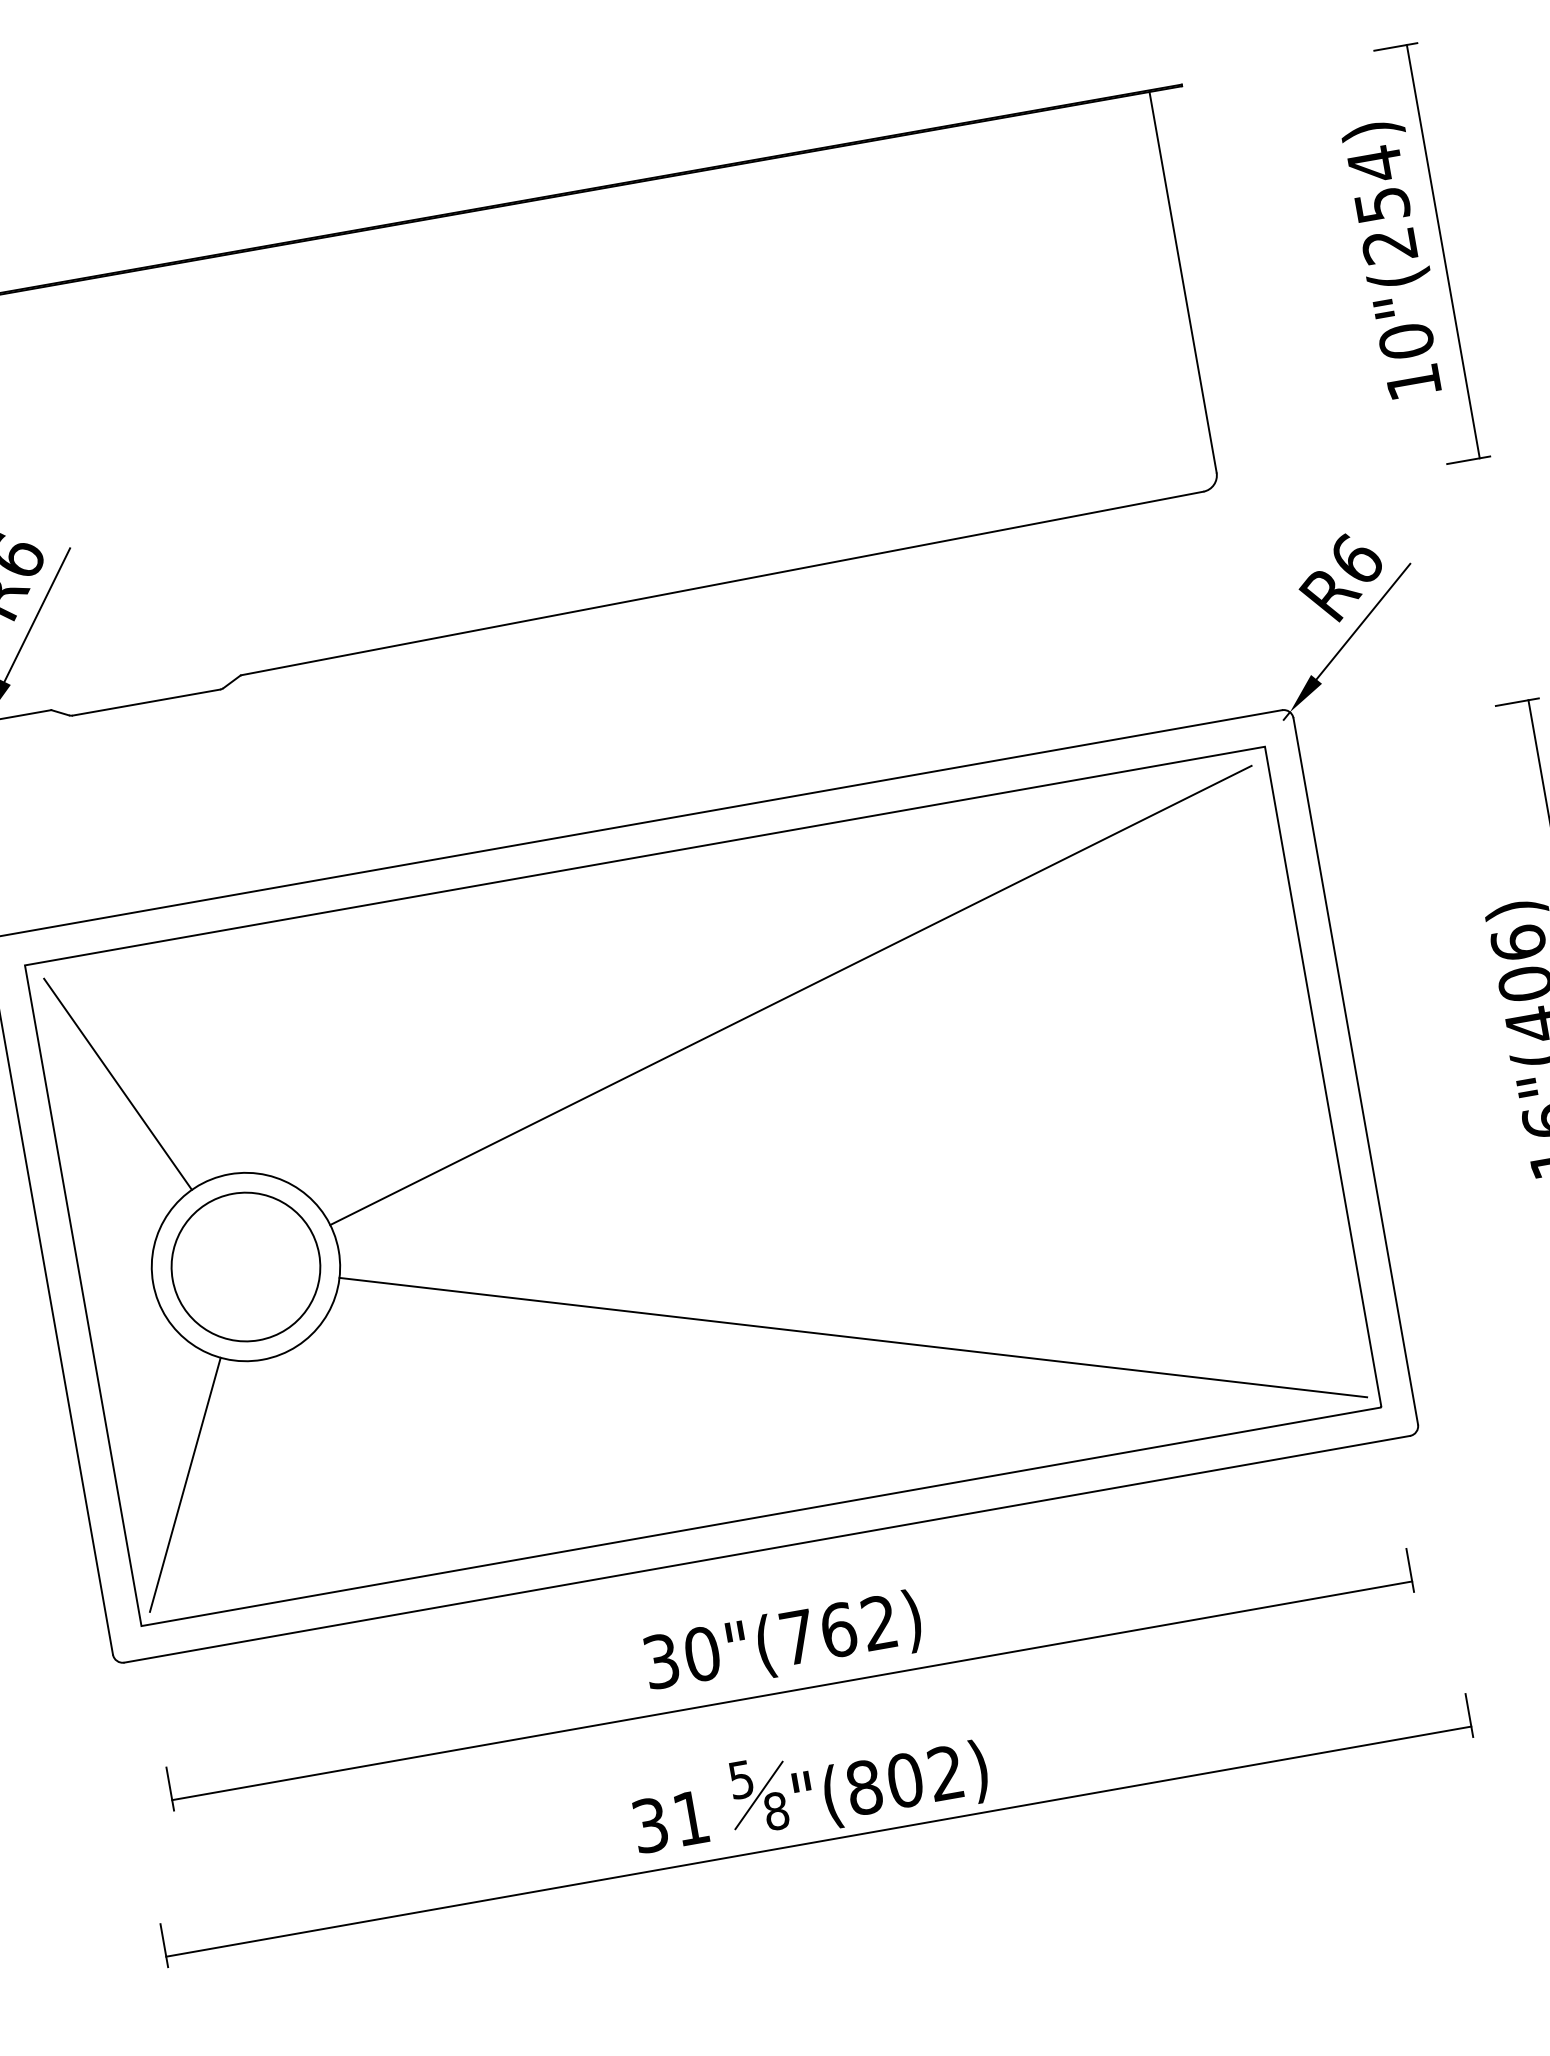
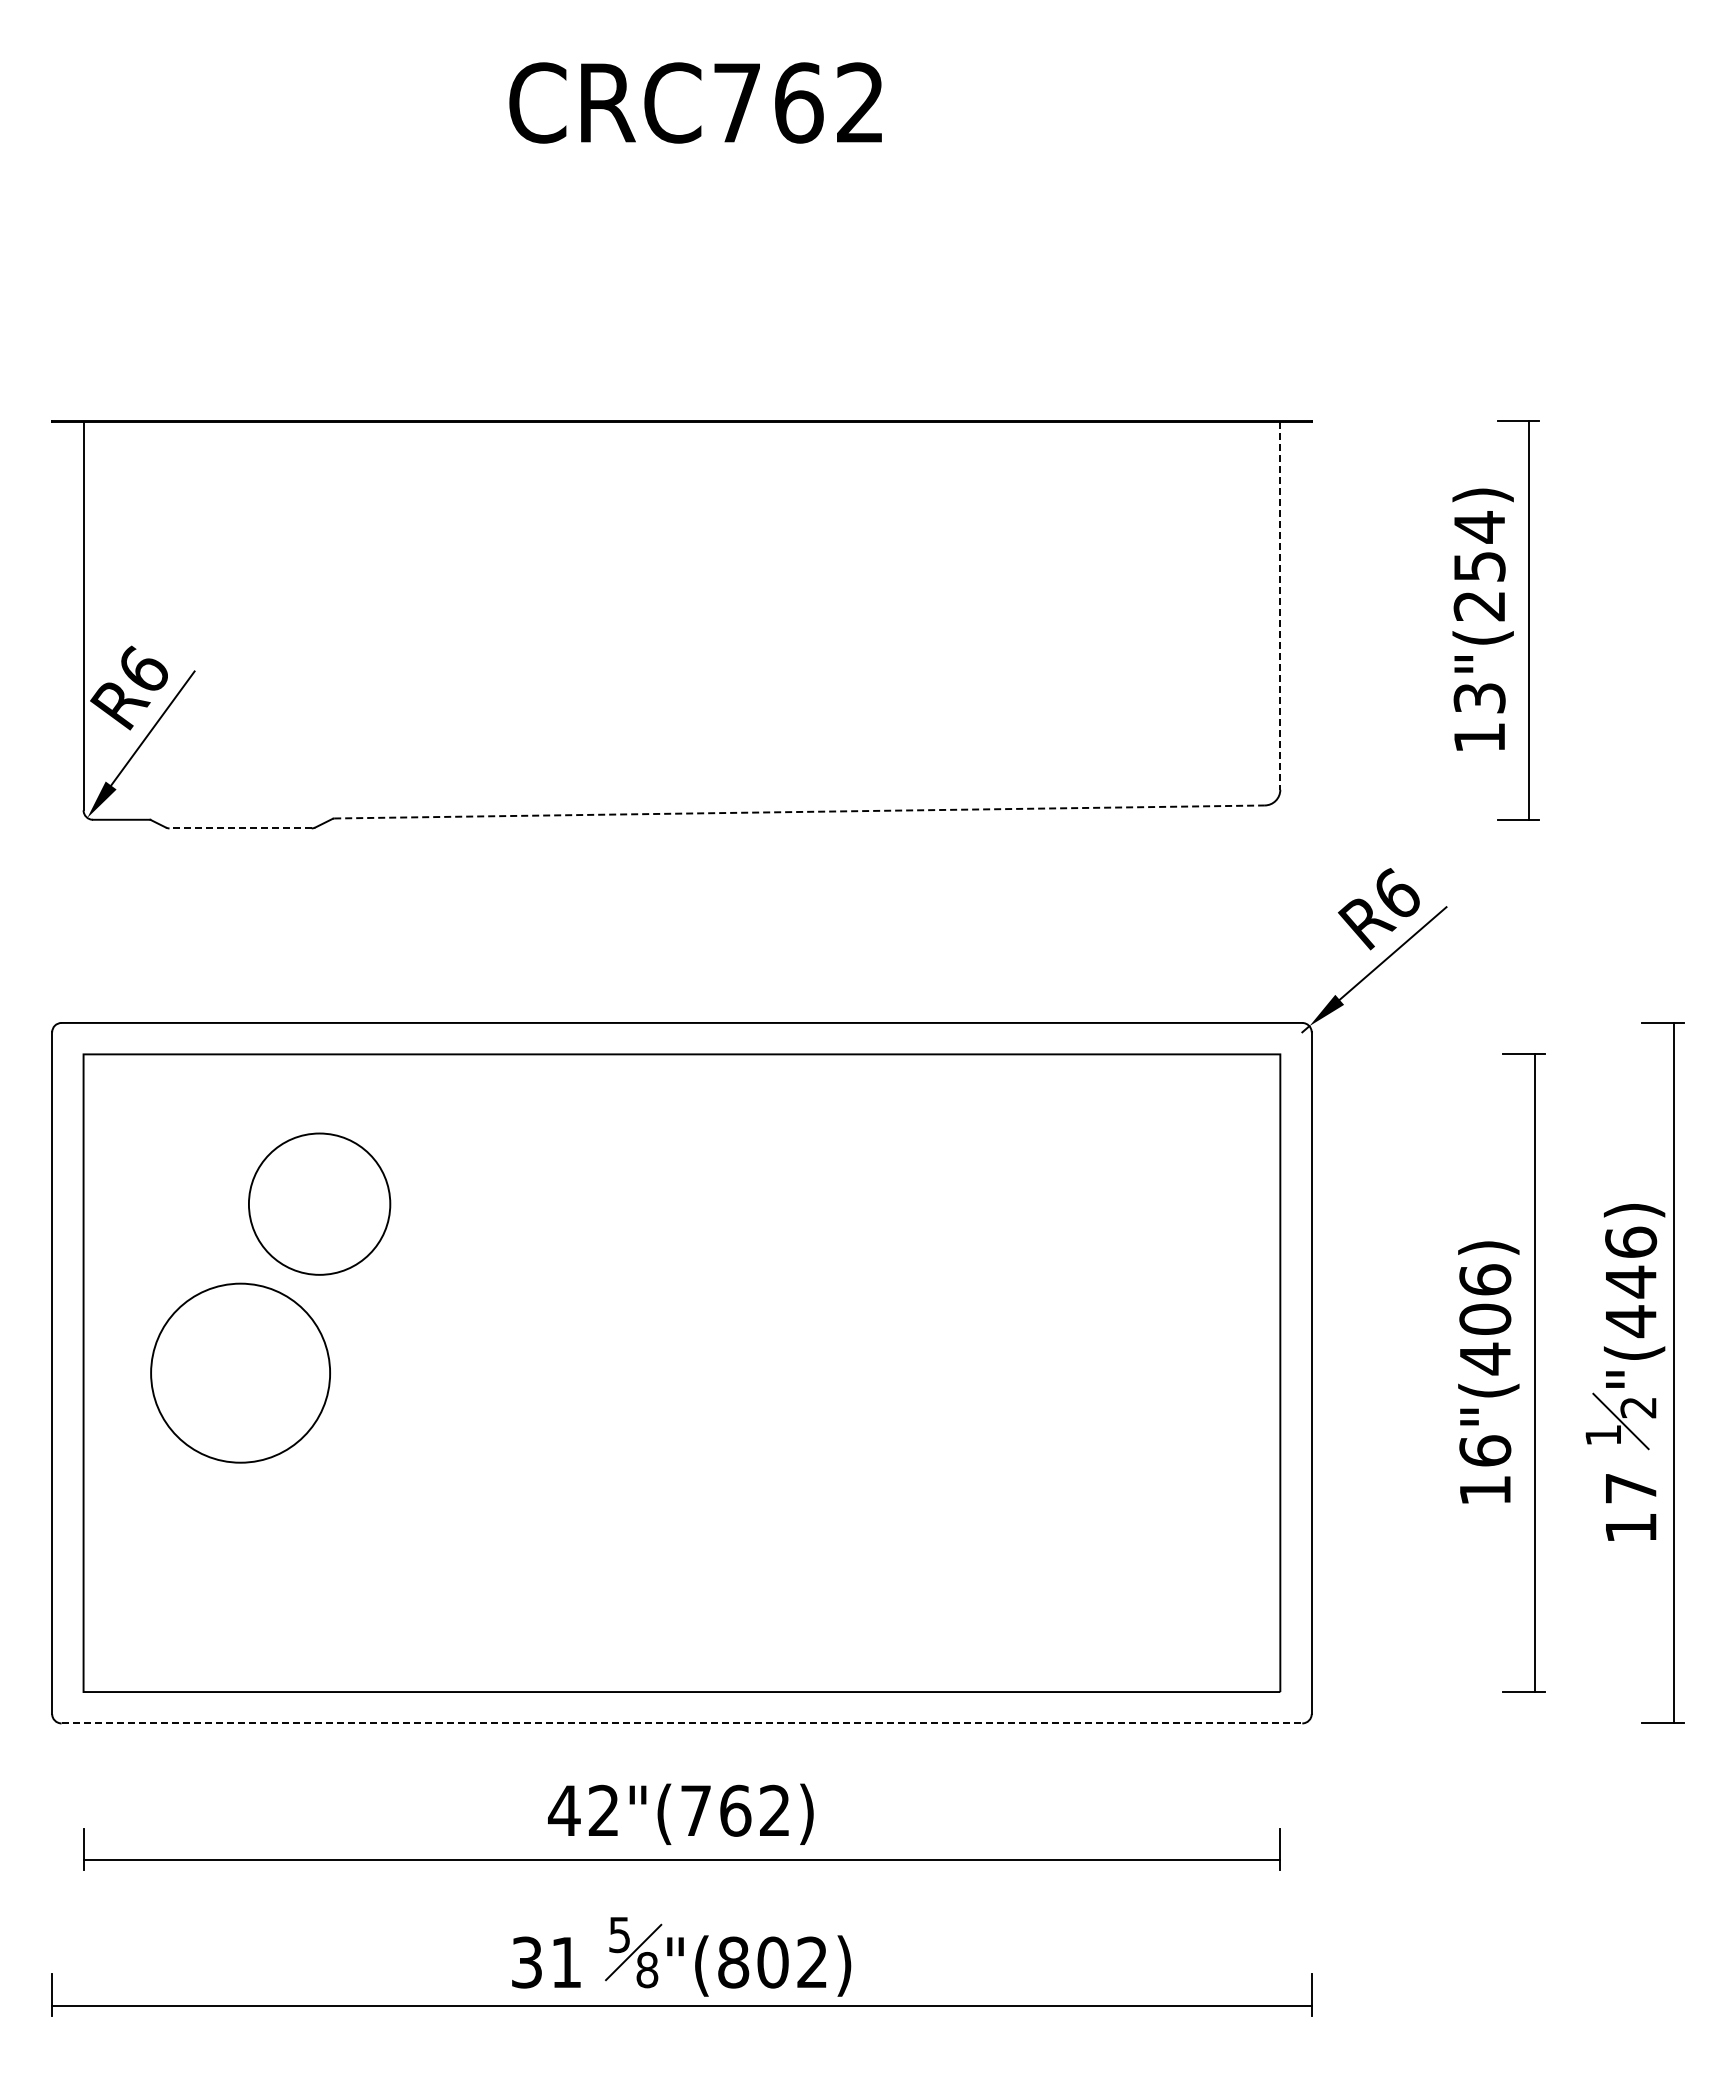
line: (1183, 282) -> (1280, 606), solid -> dashed
text: (1406, 340) -> (1479, 697), 10"(254) -> 13"(254)
line: (723, 582) -> (800, 811), solid -> dashed
line: (146, 702) -> (240, 828), solid -> dashed
line: (790, 995) -> (795, 1208), removed
line: (117, 1084) -> (150, 1181), removed
circle: (245, 1266) -> (319, 1203), moved
line: (853, 1337) -> (797, 1539), removed
line: (184, 1484) -> (147, 1566), removed
line: (767, 1549) -> (682, 1723), solid -> dashed
text: (681, 1657) -> (583, 1810), 30"(762) -> 42"(762)

